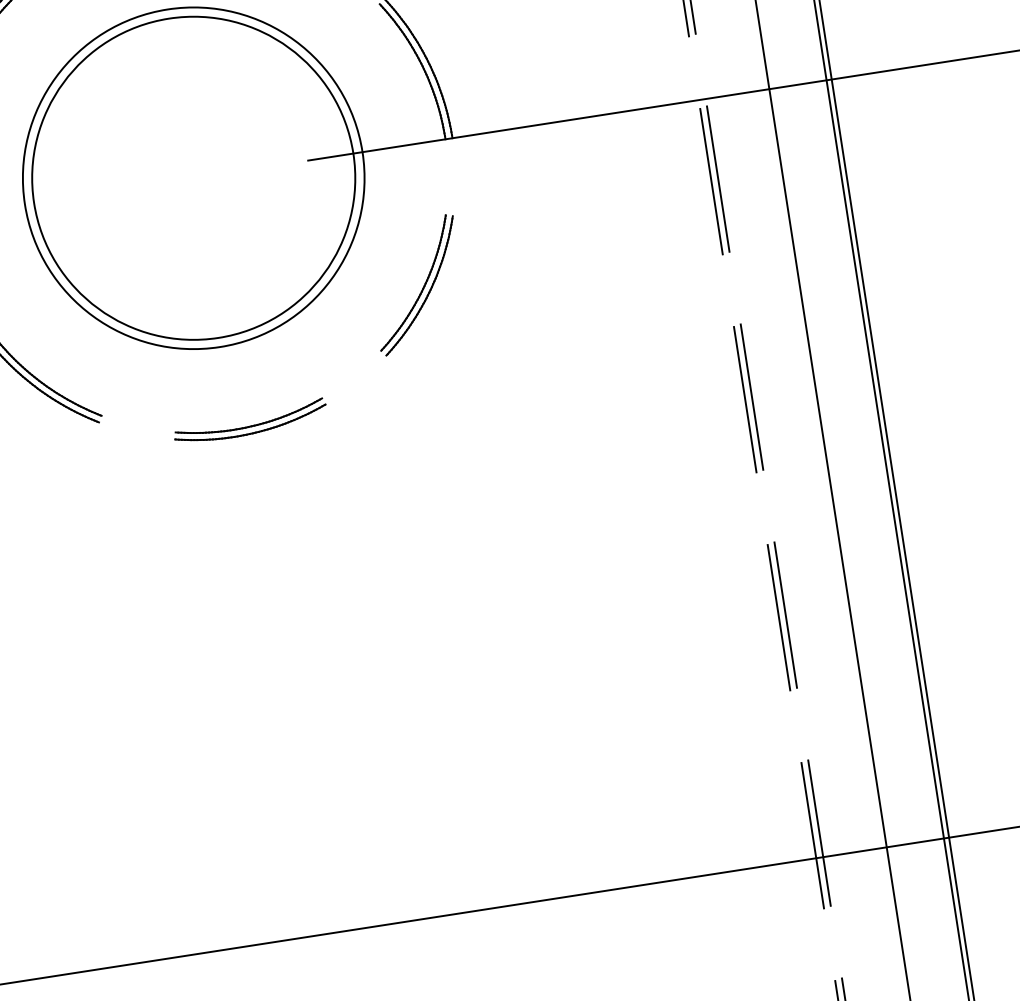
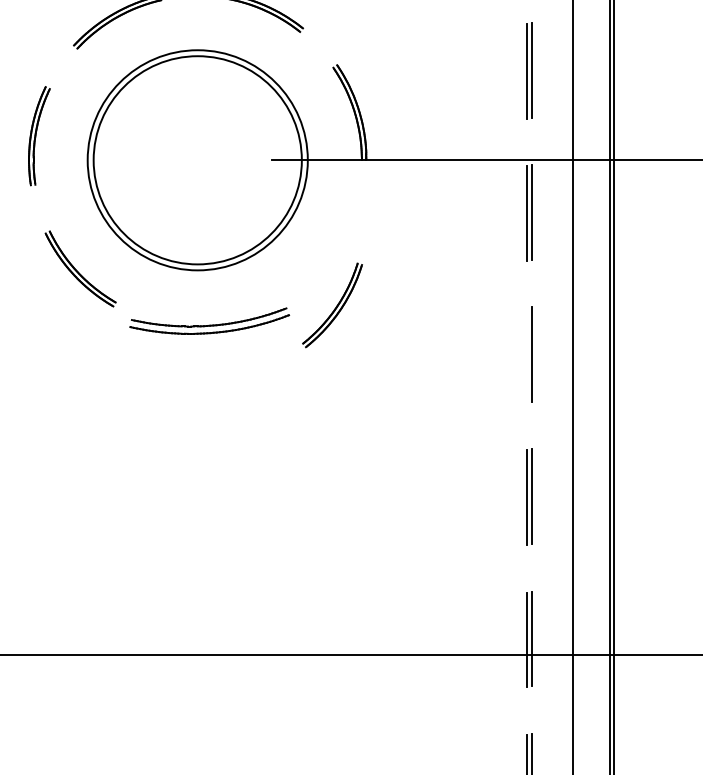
part: (417, 285) -> (332, 305), moved
line: (745, 399) -> (527, 355), removed
part: (249, 421) -> (209, 320), size x1.6

